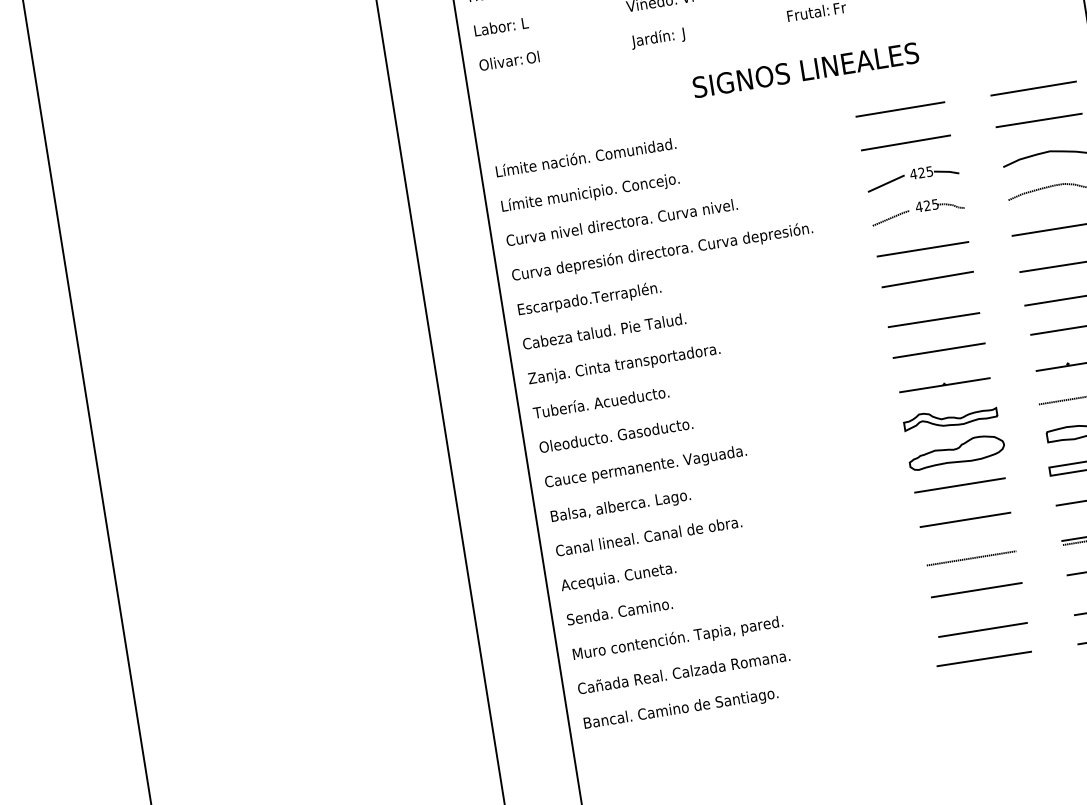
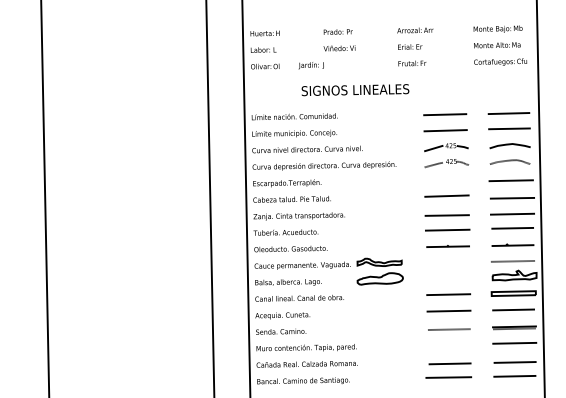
text: (656, 38) -> (310, 65), moved
text: (806, 70) -> (355, 90), moved
line: (922, 249) -> (446, 181), removed
part: (952, 436) -> (379, 271), moved
line: (976, 589) -> (449, 344), removed

